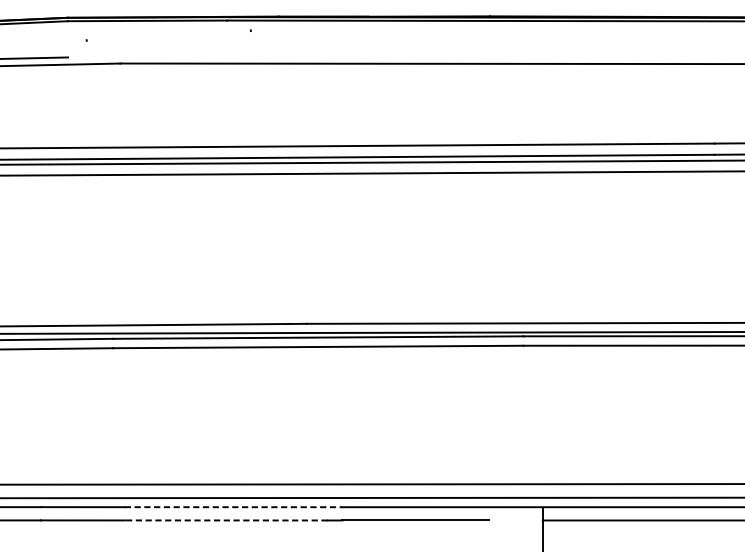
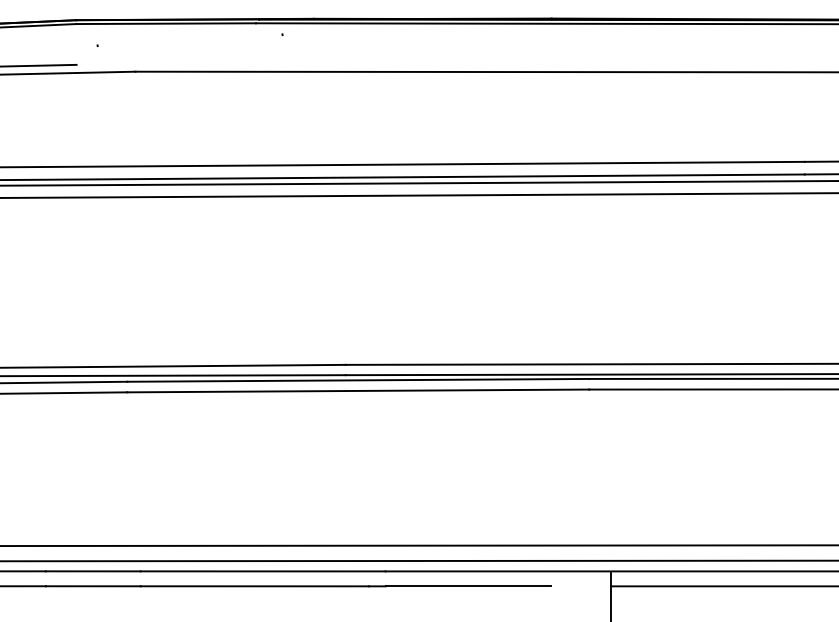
line: (233, 507) -> (263, 571), dashed -> solid
line: (225, 520) -> (254, 586), dashed -> solid

